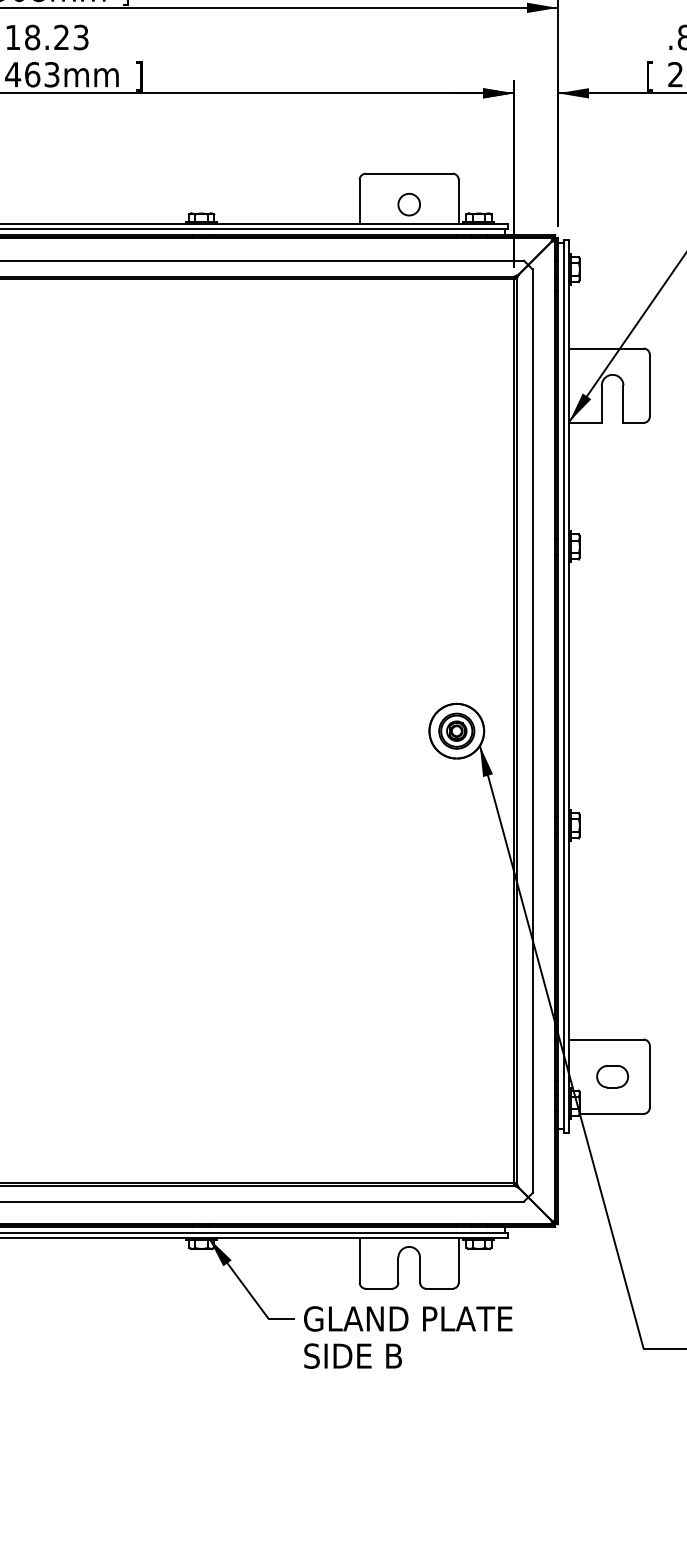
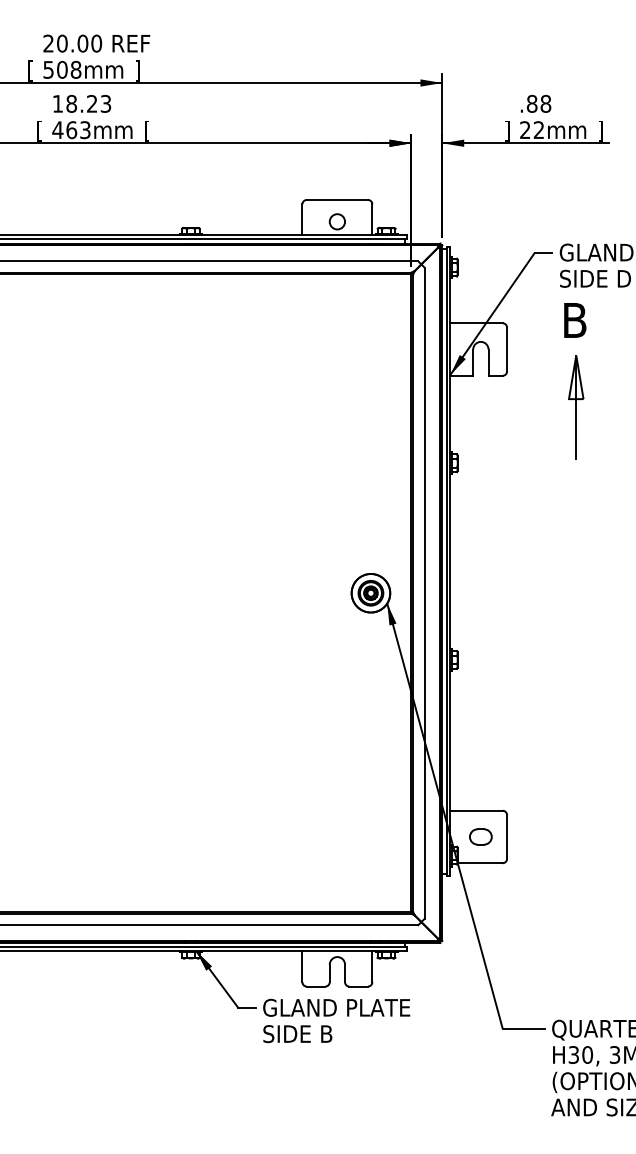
text: (138, 75) -> (146, 130), ] -> [
text: (650, 76) -> (507, 131), [ -> ]

